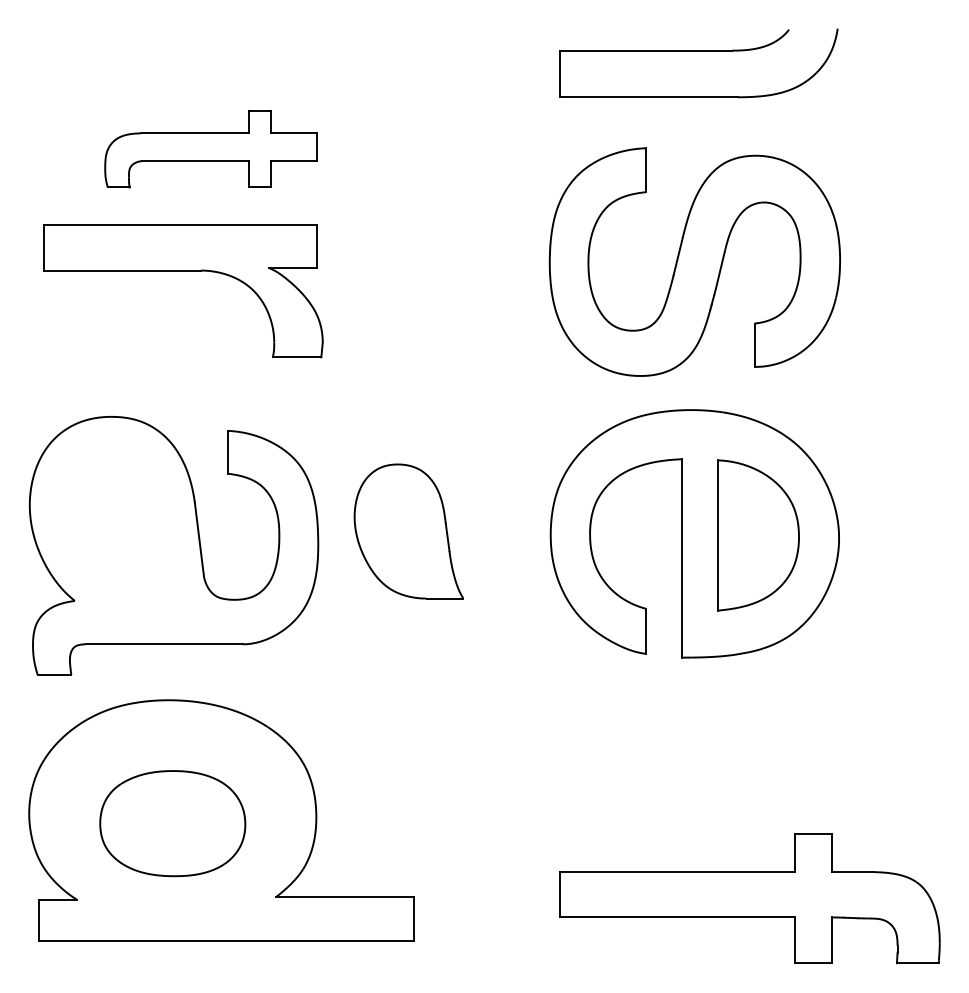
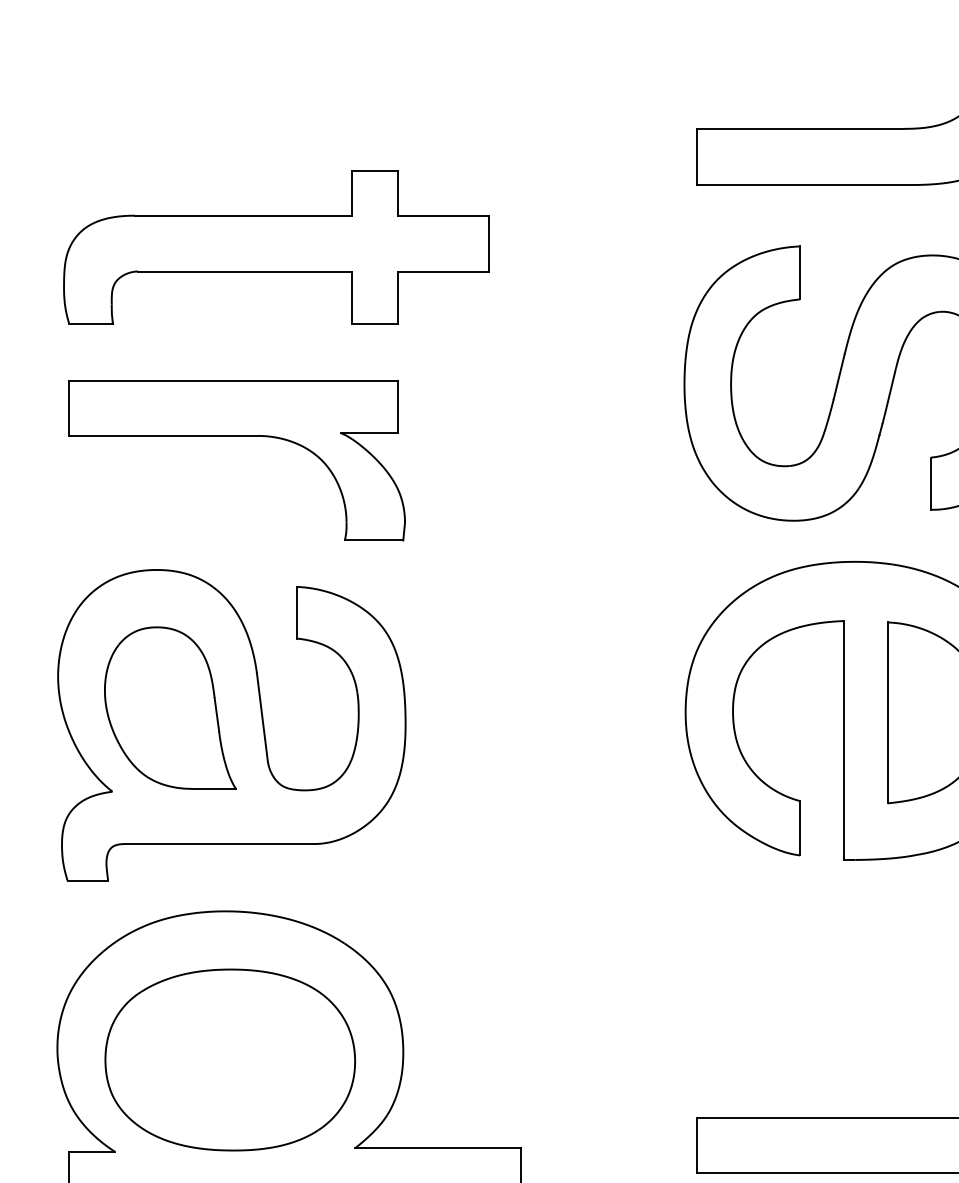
part: (210, 149) -> (275, 247), size x1.67
part: (183, 271) -> (237, 437), moved
part: (408, 531) -> (169, 708), moved
part: (172, 823) -> (230, 1059), size x1.43

